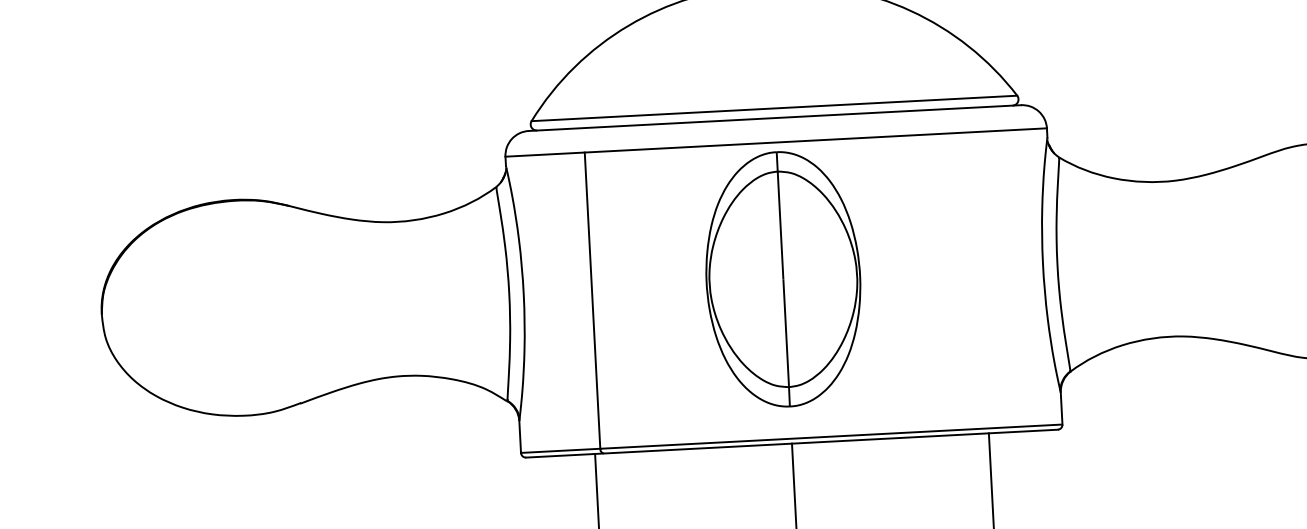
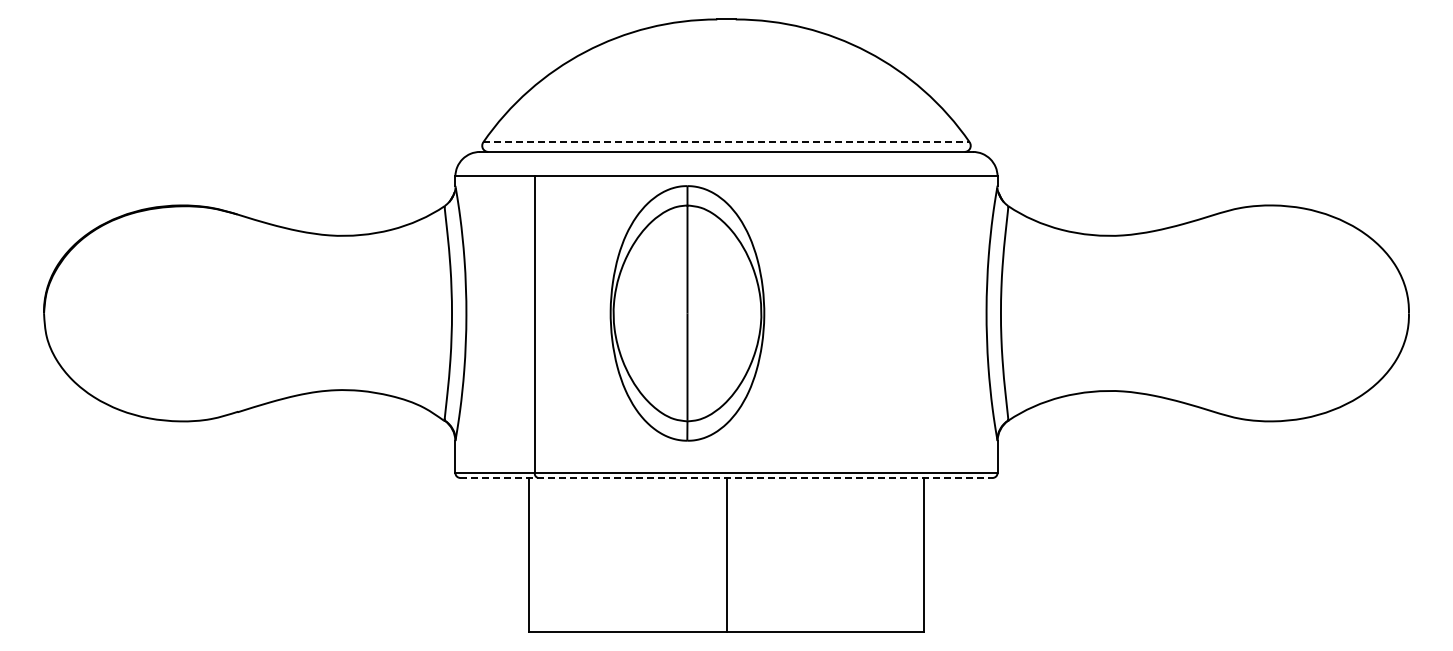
line: (774, 108) -> (726, 142), solid -> dashed
part: (783, 279) -> (687, 313), moved
line: (791, 443) -> (726, 477), solid -> dashed

